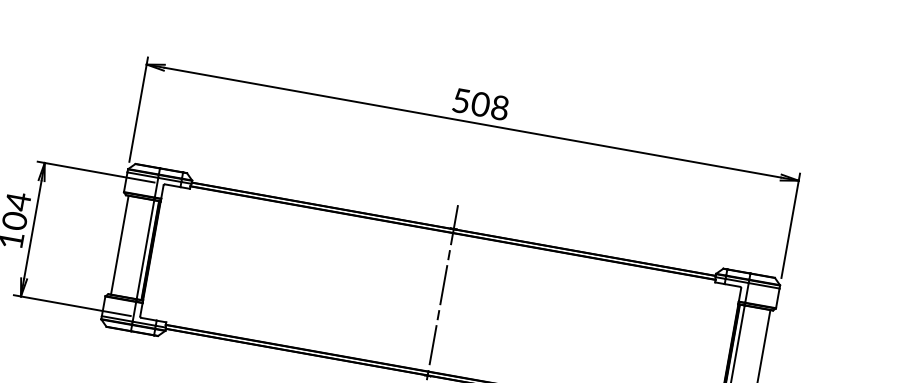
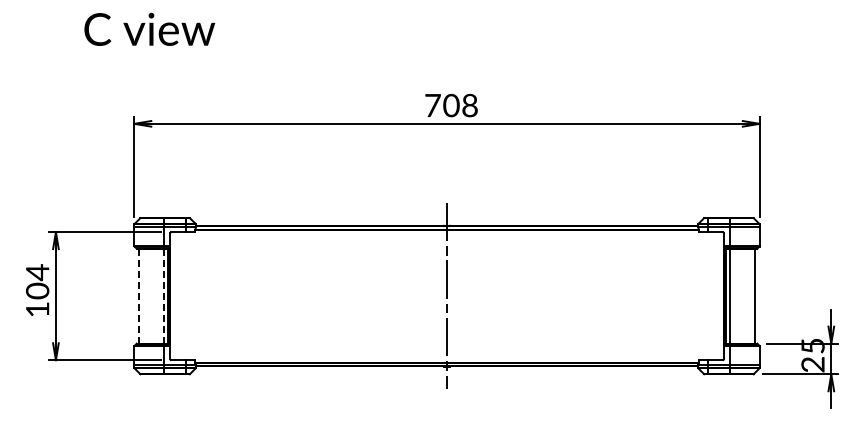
text: (460, 100) -> (432, 105), 508 -> 708
line: (119, 245) -> (139, 296), solid -> dashed
line: (145, 248) -> (163, 295), solid -> dashed

